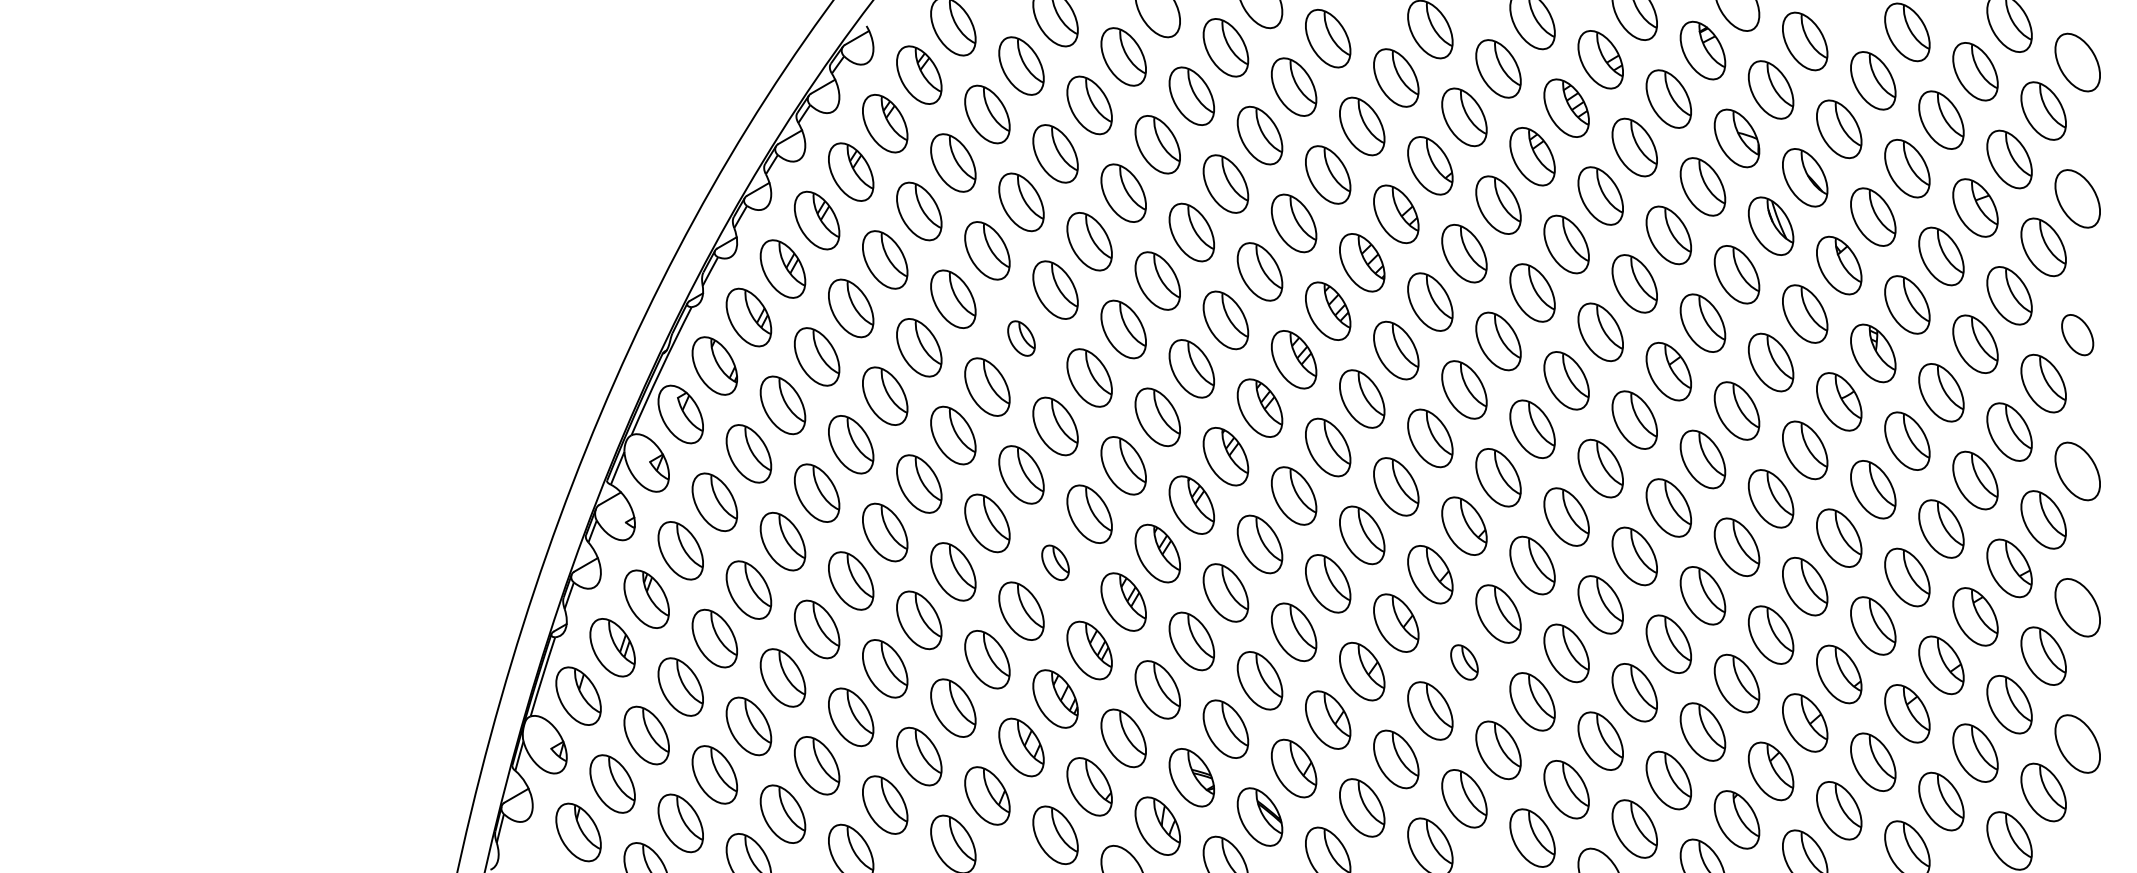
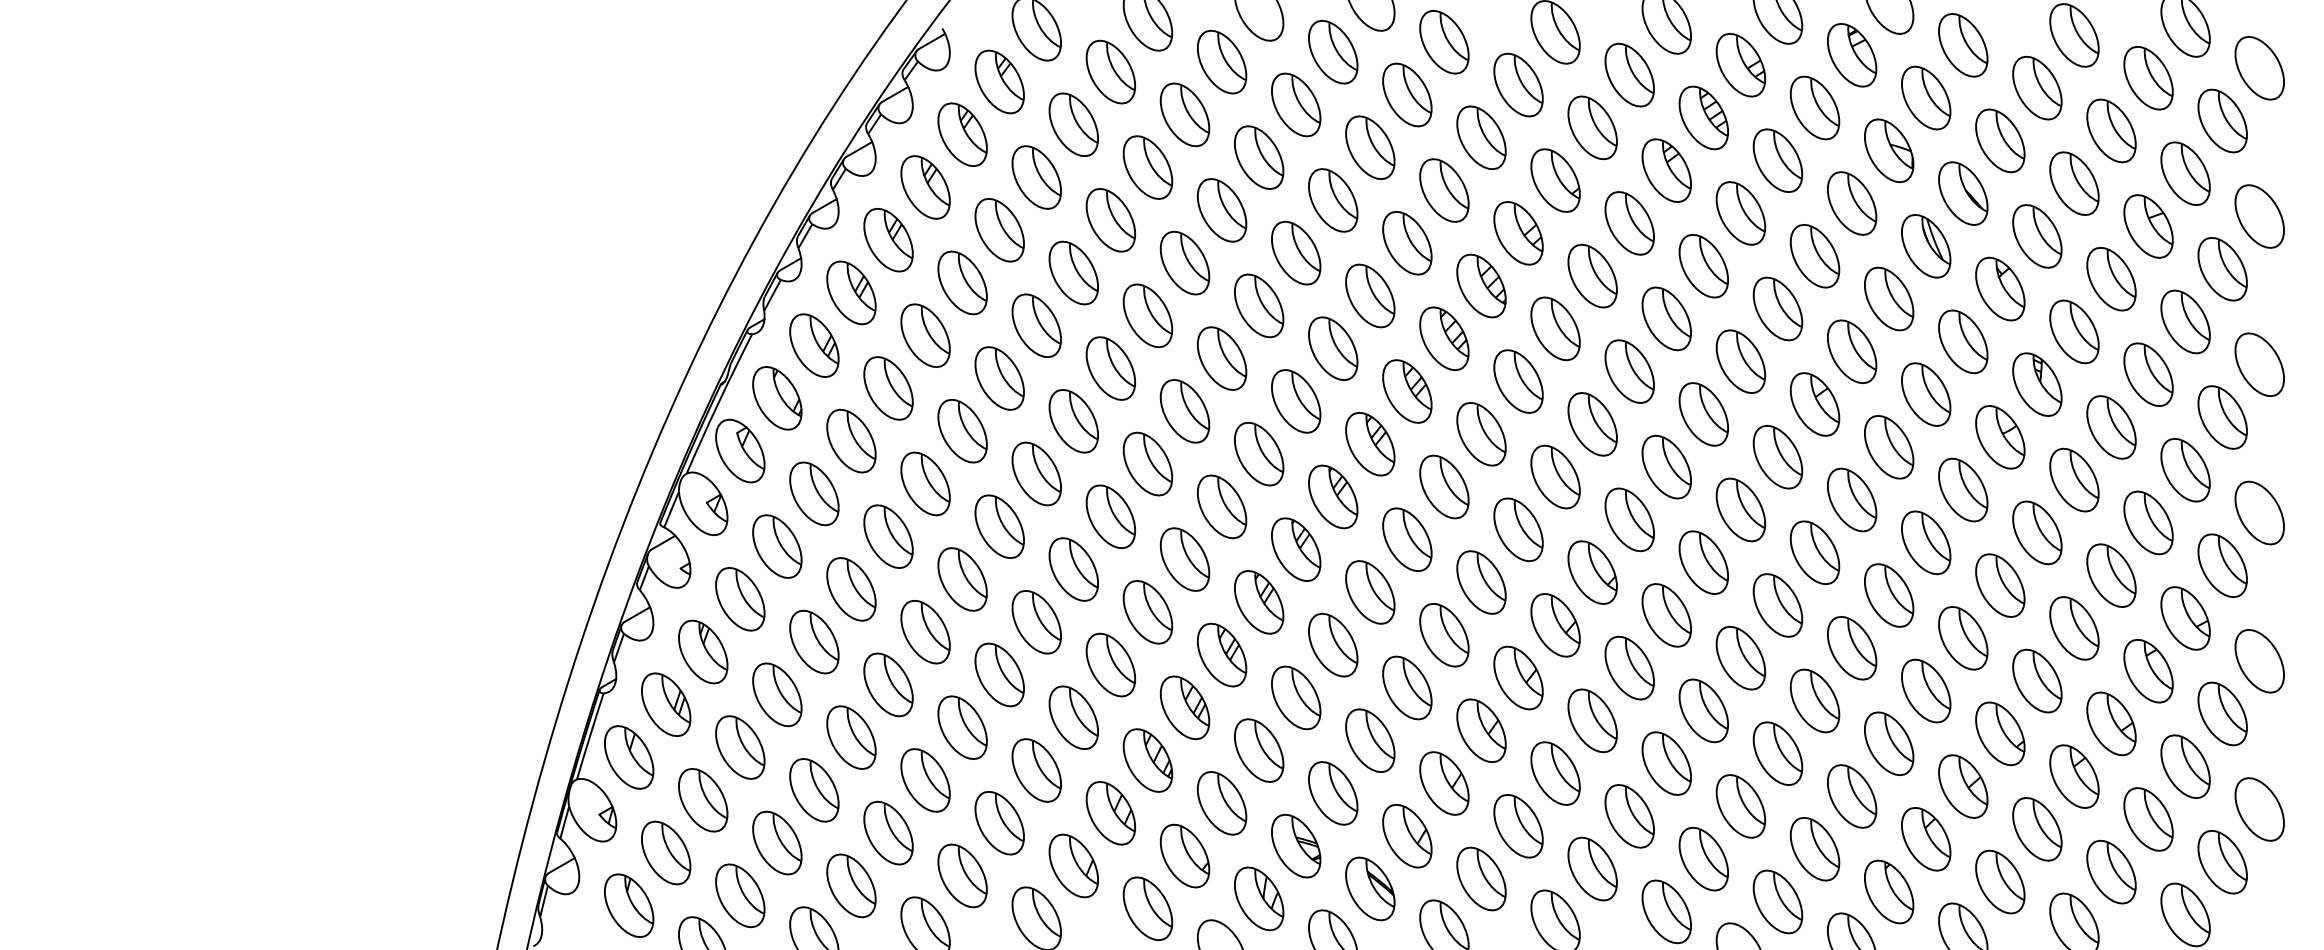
part: (2077, 334) -> (2259, 364), size x1.43
part: (1021, 338) -> (1110, 368), size x1.67
part: (1055, 562) -> (1147, 612), size x1.67
part: (1464, 662) -> (1592, 720), size x1.67

